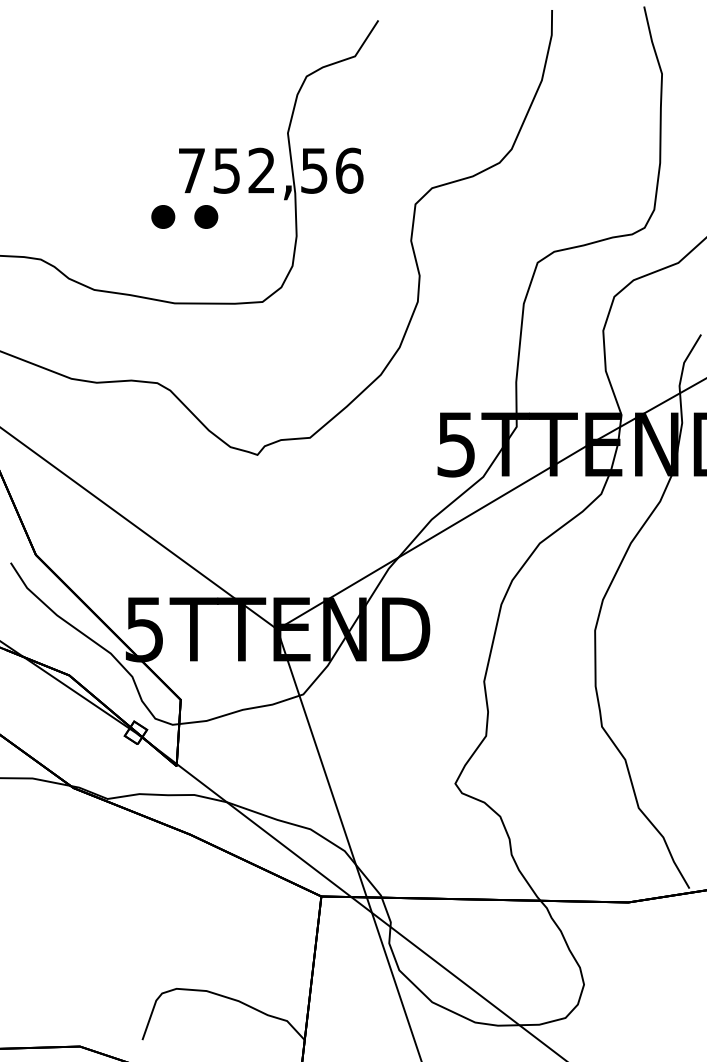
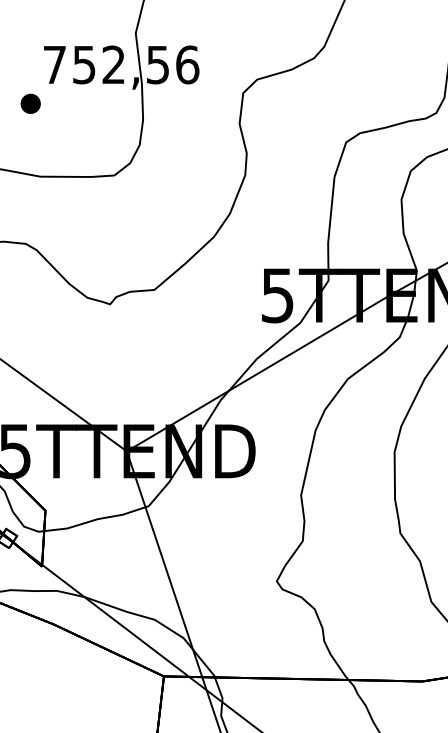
part: (206, 216) -> (67, 103), removed

